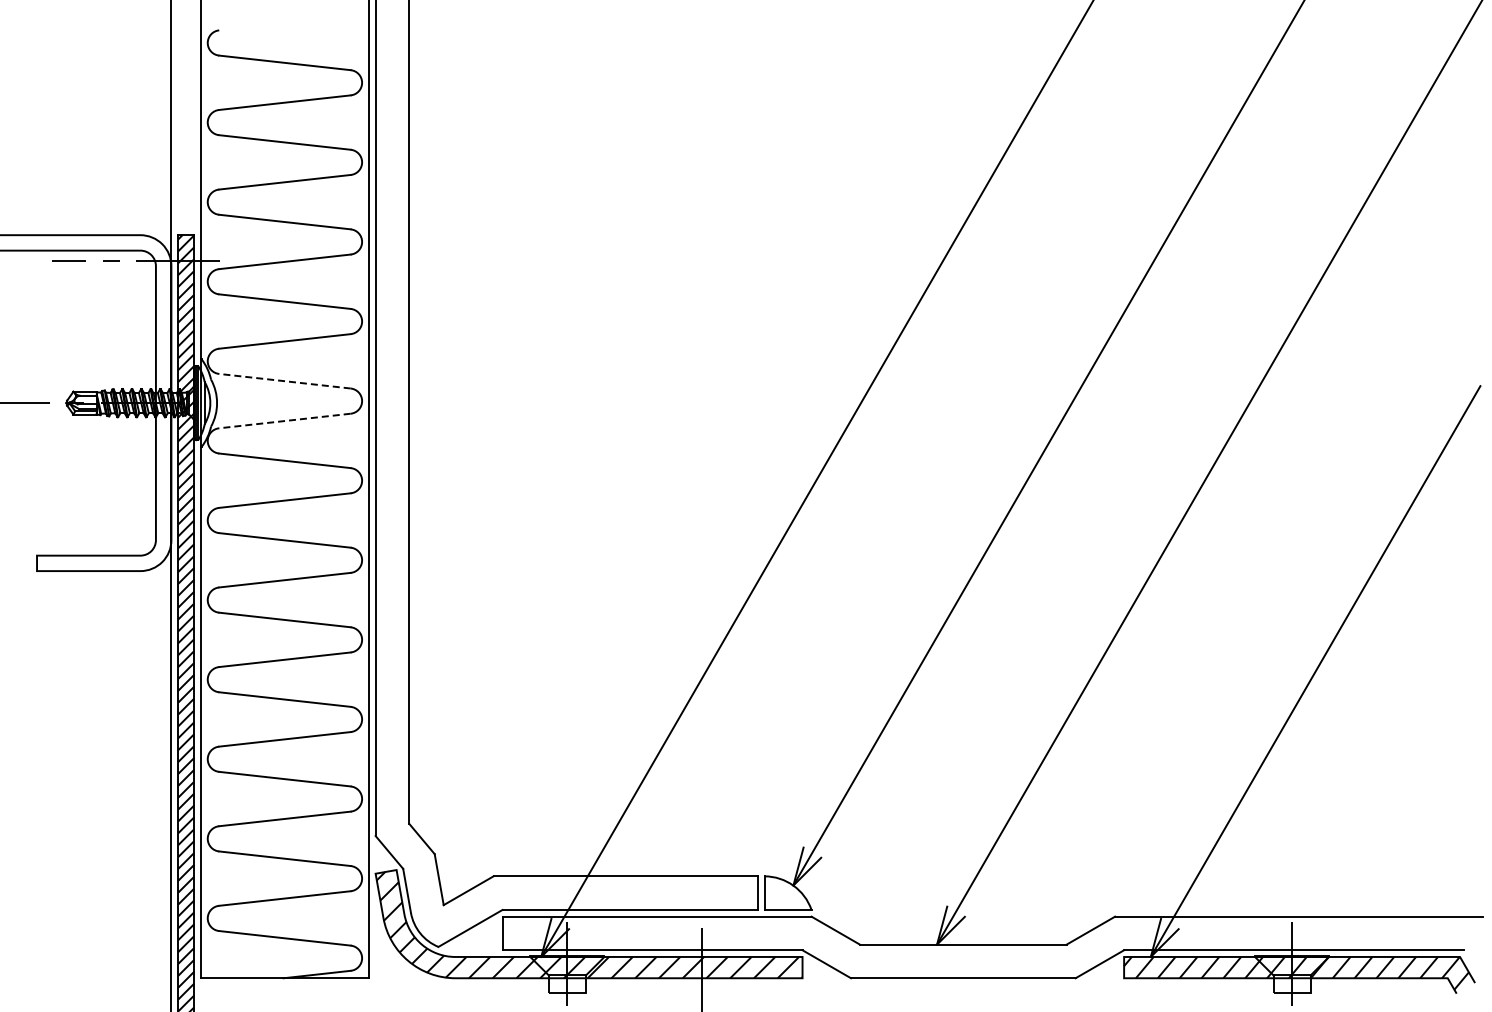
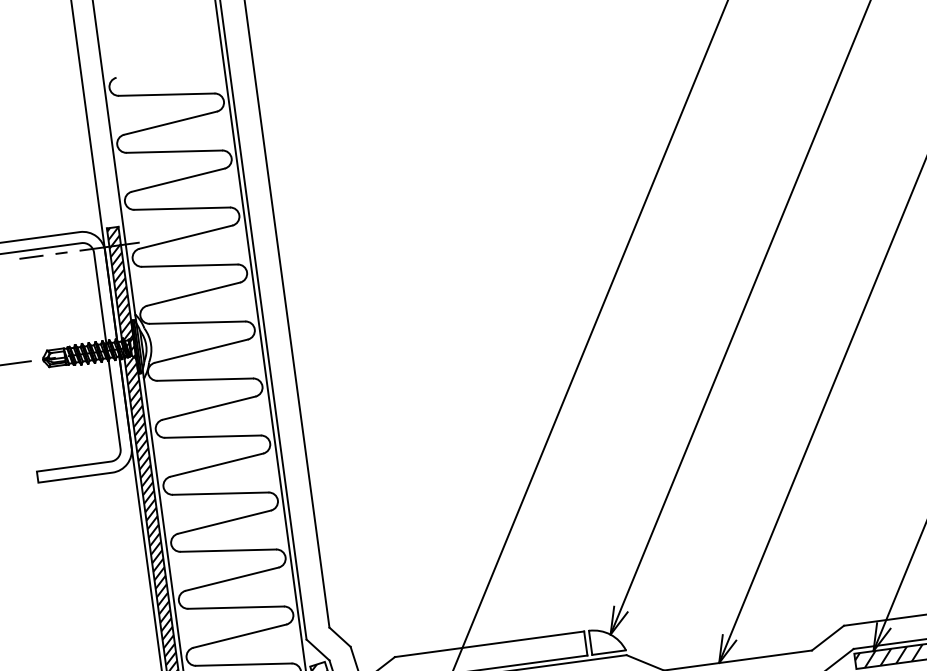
line: (284, 381) -> (197, 322), dashed -> solid
line: (284, 421) -> (201, 351), dashed -> solid

